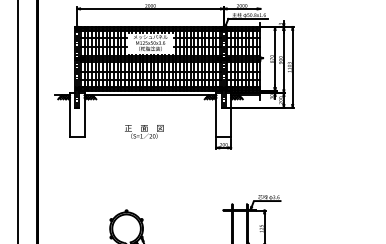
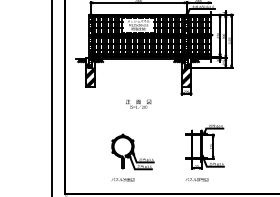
hatch: (76, 113) -> (90, 71), added
hatch: (223, 113) -> (186, 71), added
text: (144, 130) -> (138, 103), moved

